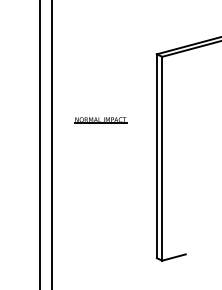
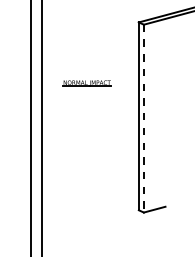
line: (162, 158) -> (144, 118), solid -> dashed

